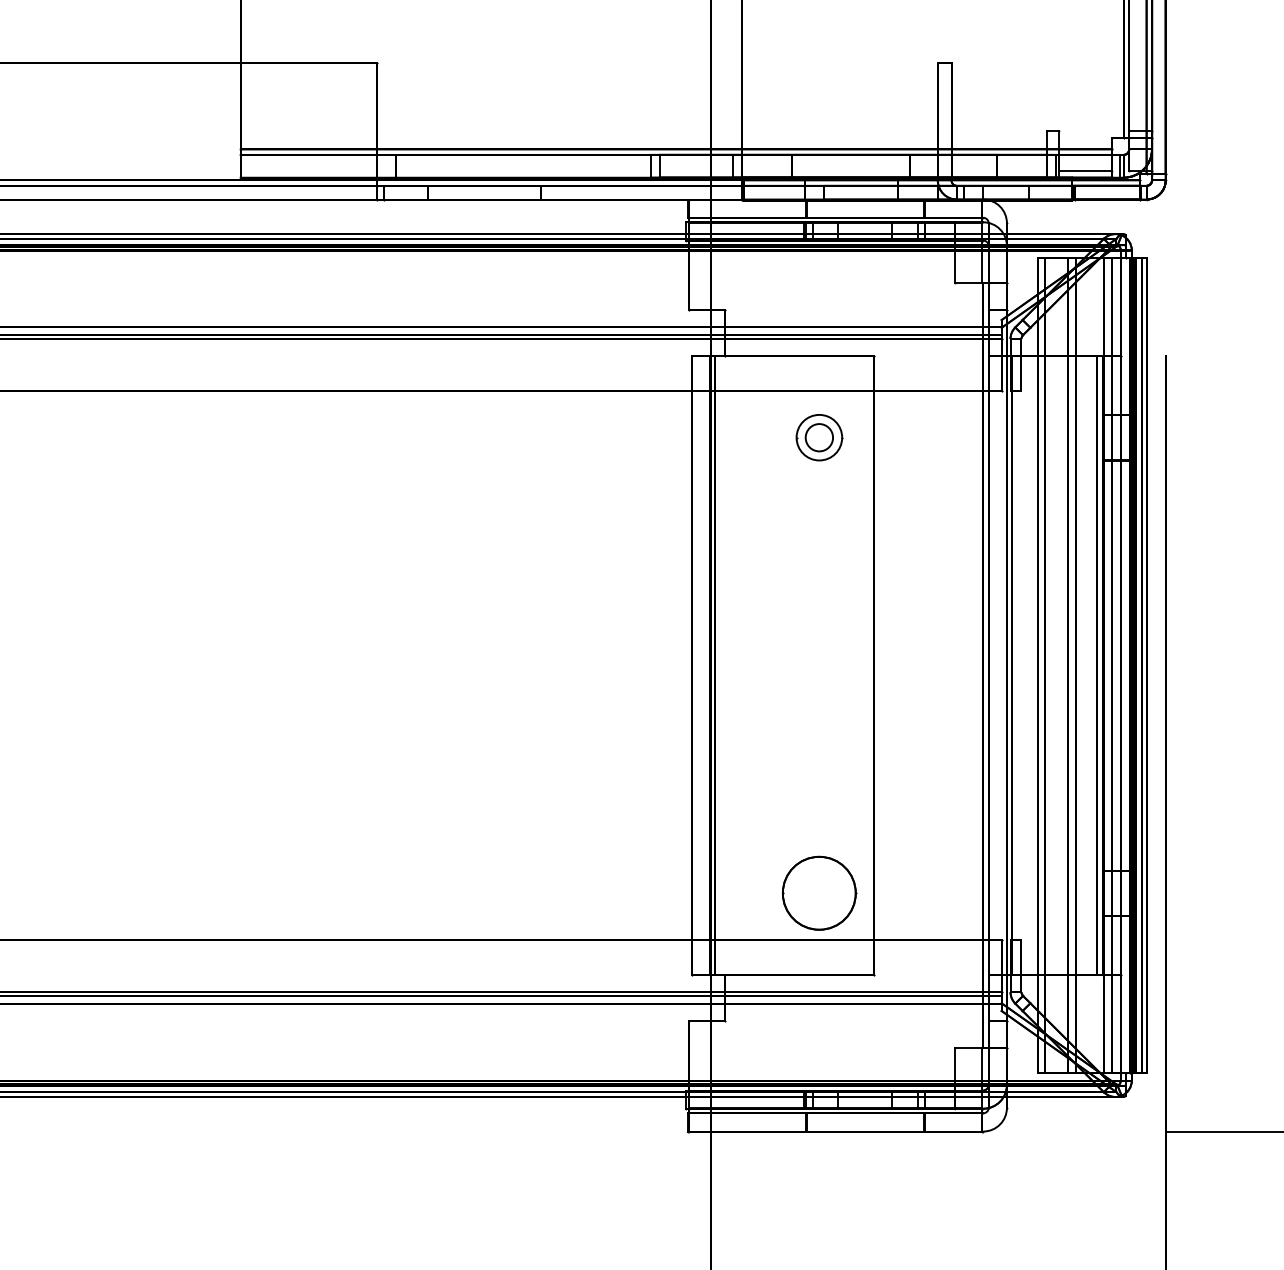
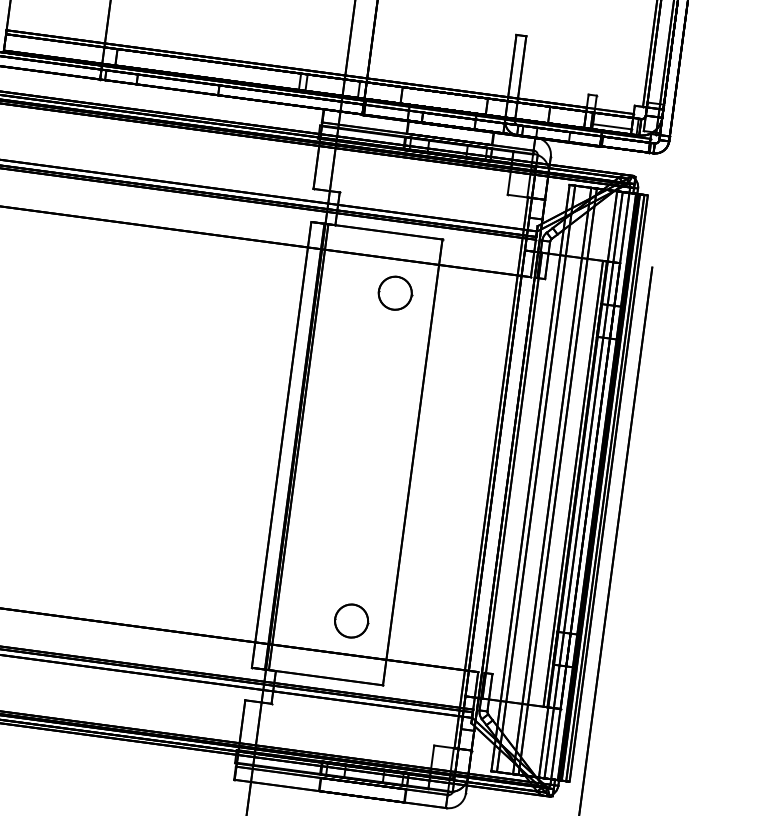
circle: (819, 437) -> (395, 293), size x1.67
part: (819, 893) -> (351, 621), size x0.62

